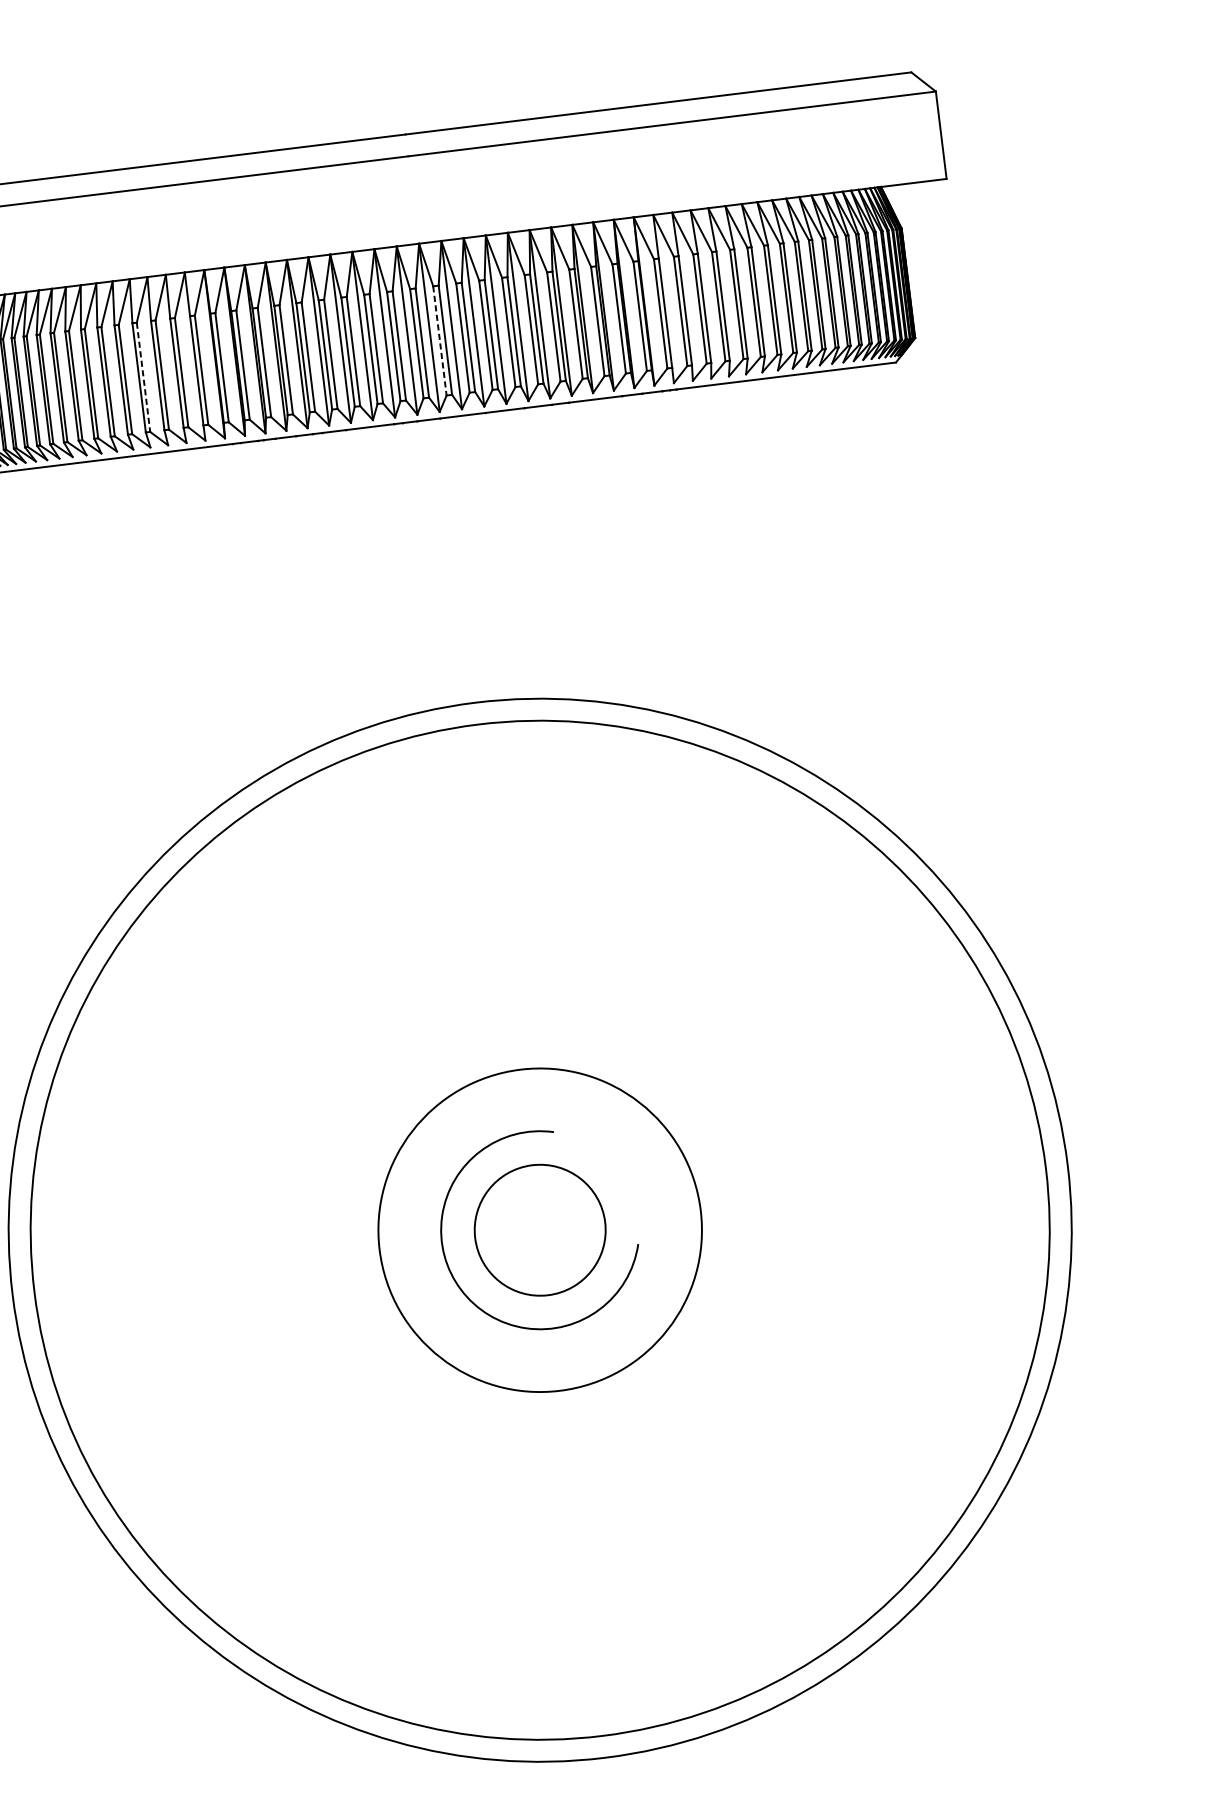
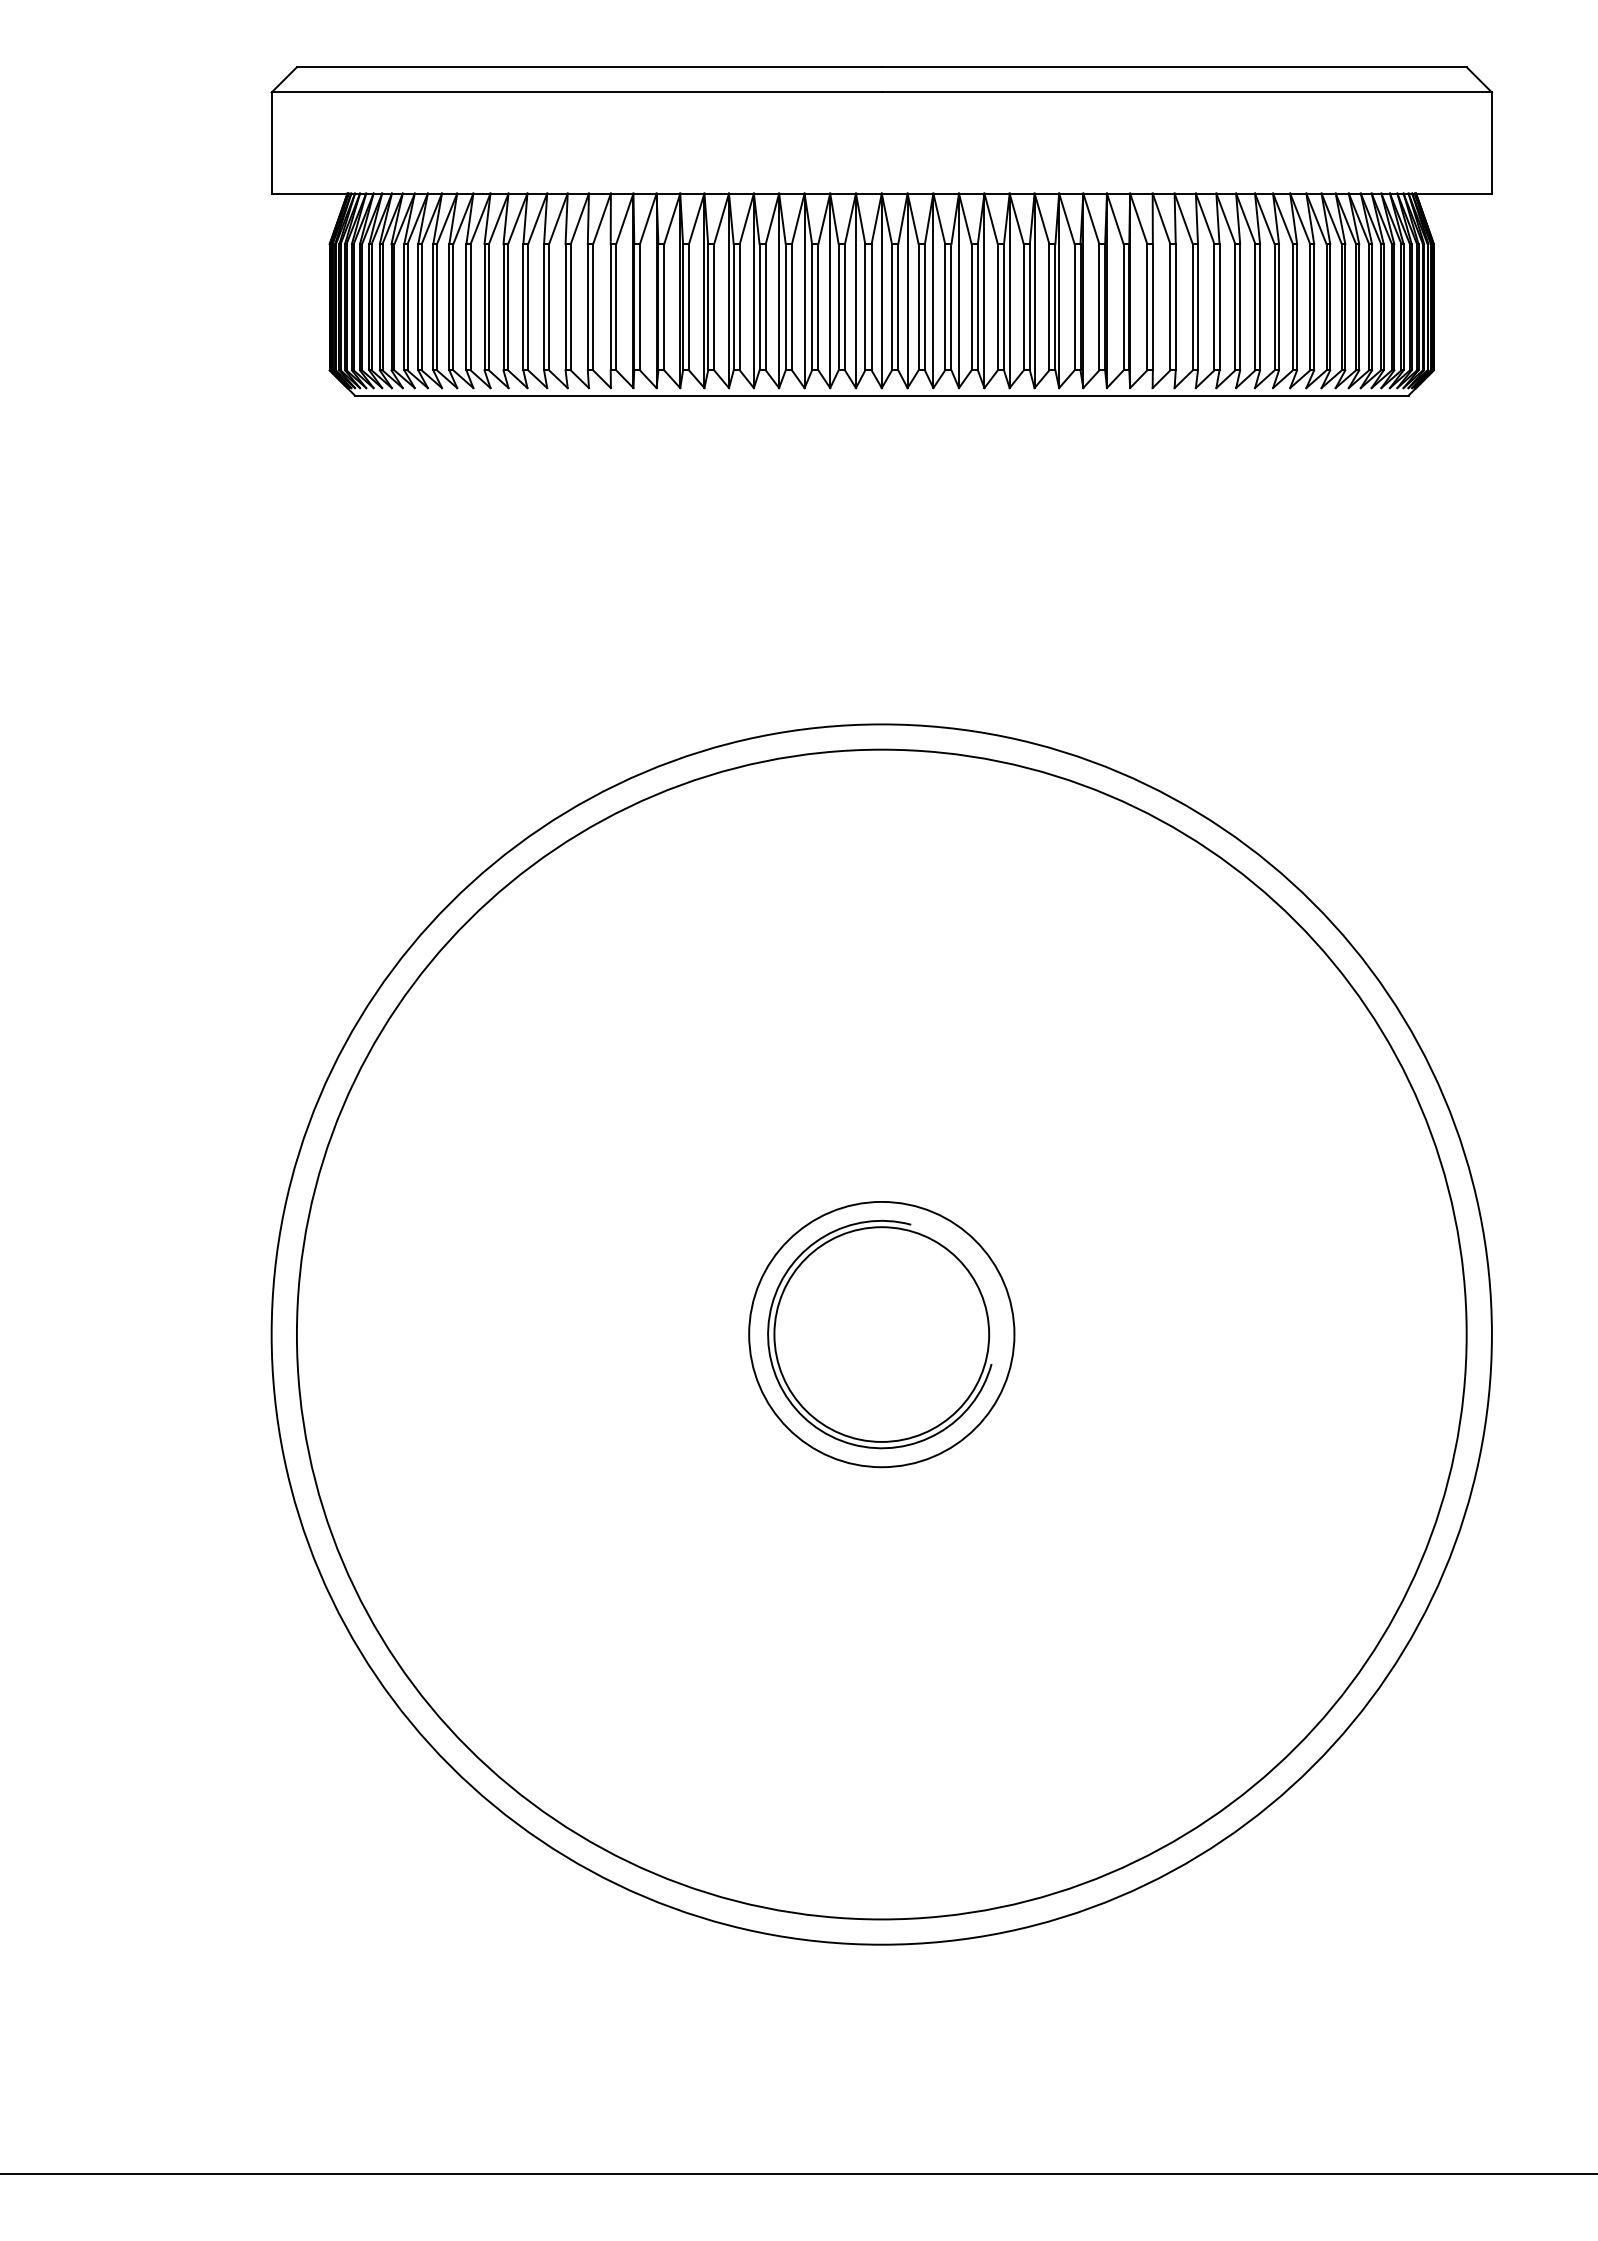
line: (439, 341) -> (891, 307), dashed -> solid
line: (143, 377) -> (549, 307), dashed -> solid
circle: (539, 1230) -> (881, 1334), size x0.71
circle: (539, 1230) -> (881, 1334), size x1.43

